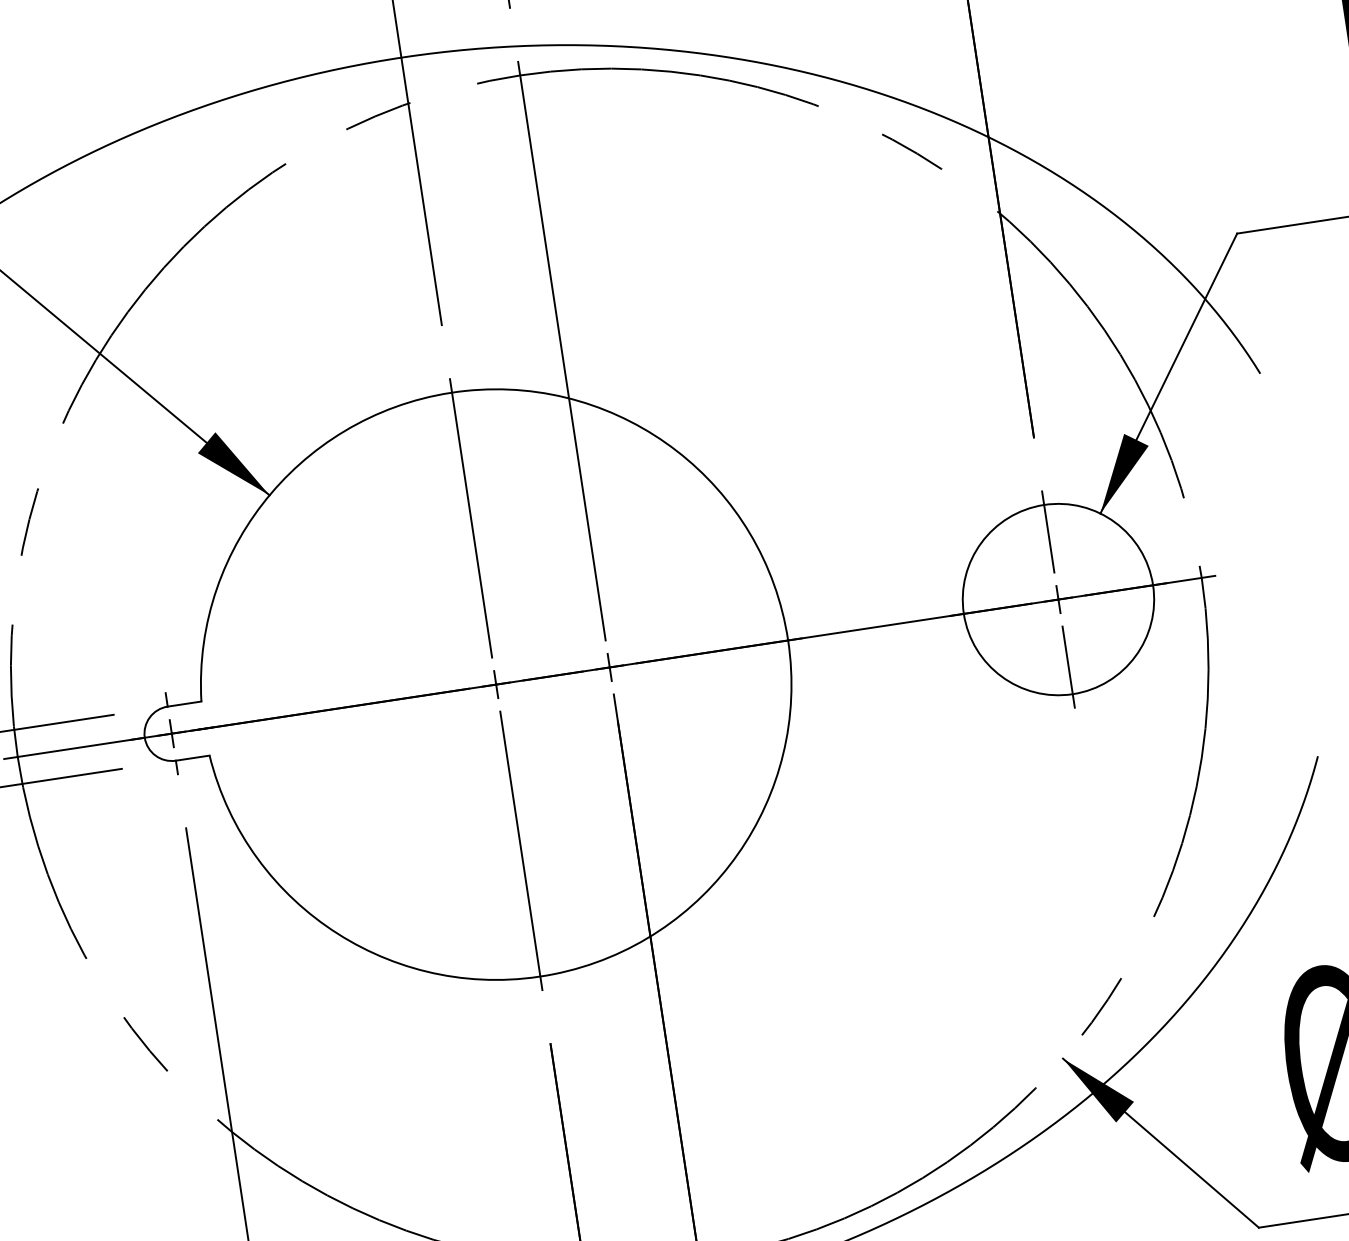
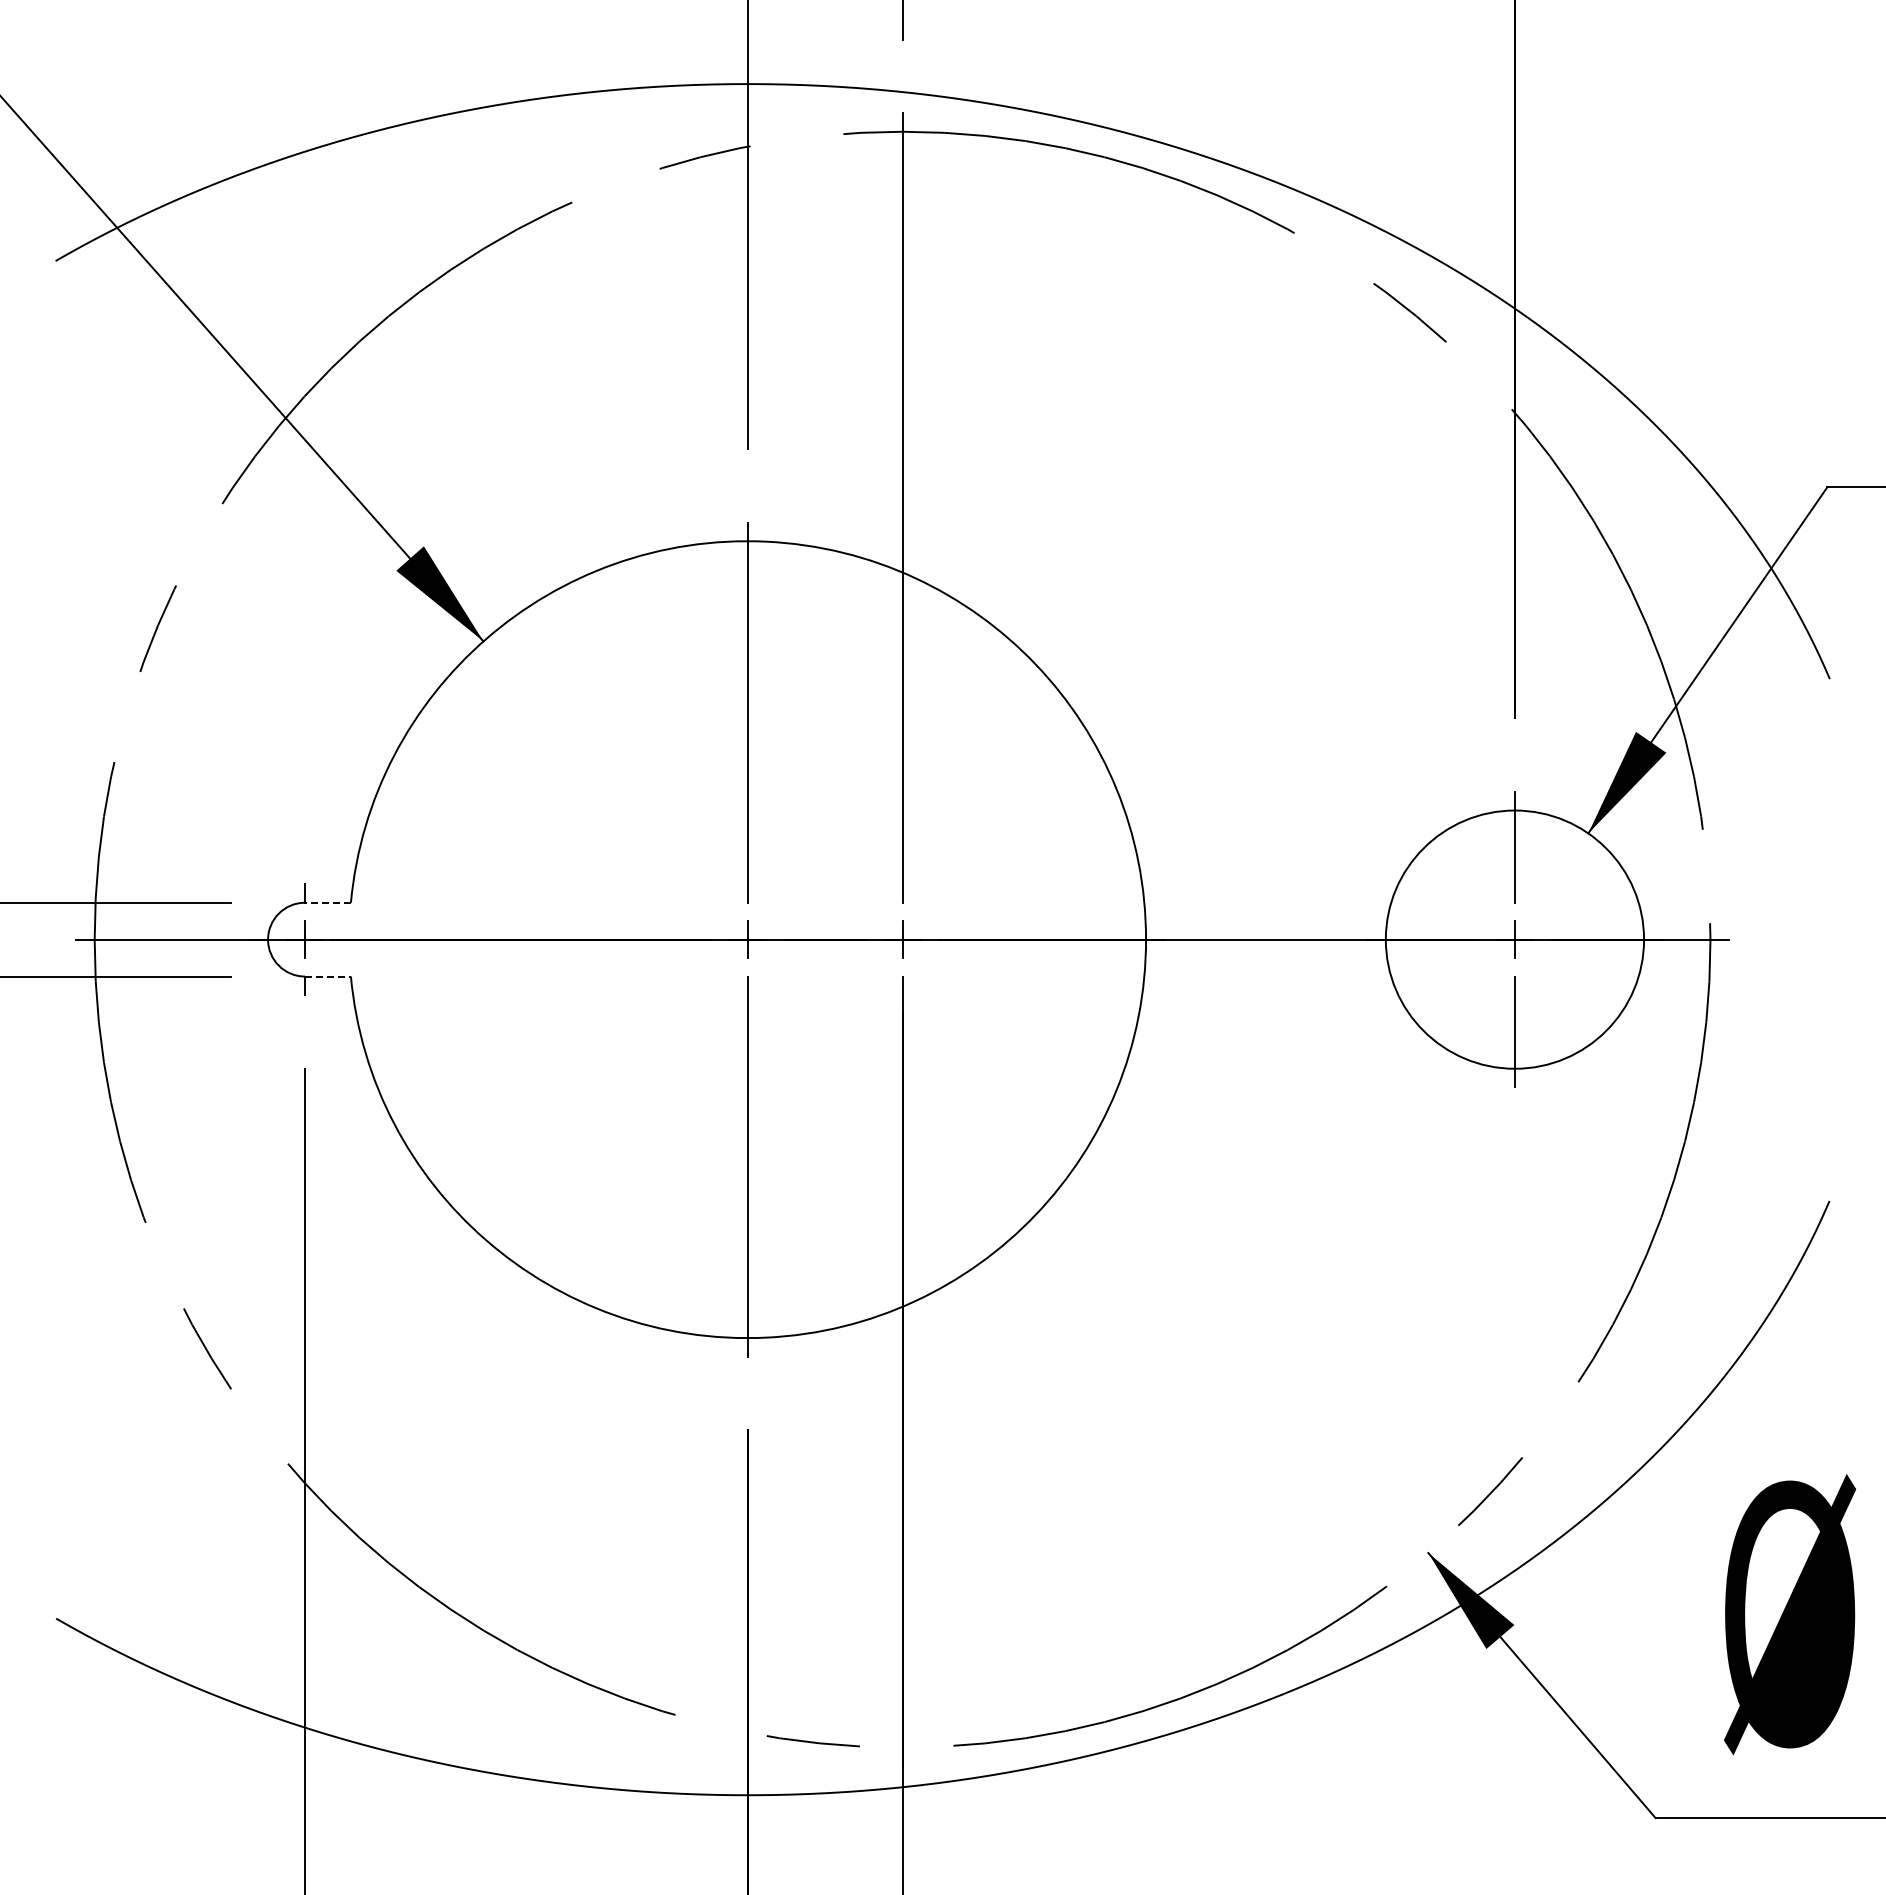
line: (184, 703) -> (327, 902), solid -> dashed
line: (192, 758) -> (327, 976), solid -> dashed

